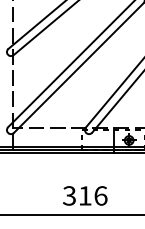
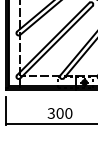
text: (93, 195) -> (64, 113), 316 -> 300

